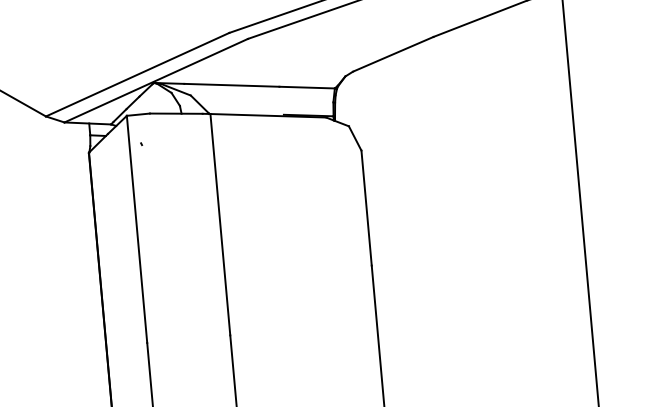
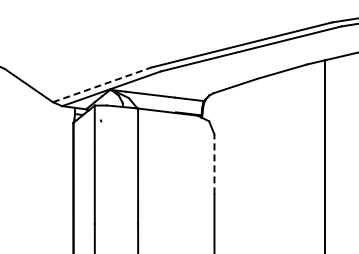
line: (138, 73) -> (102, 84), solid -> dashed
line: (366, 208) -> (214, 164), solid -> dashed

